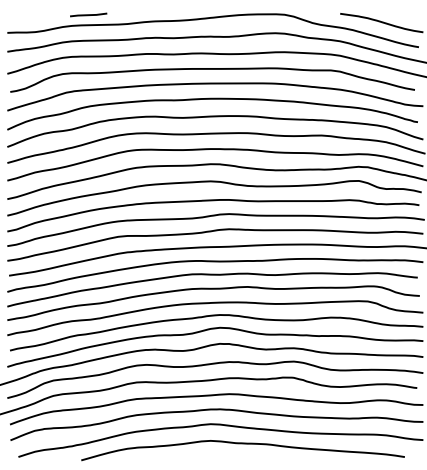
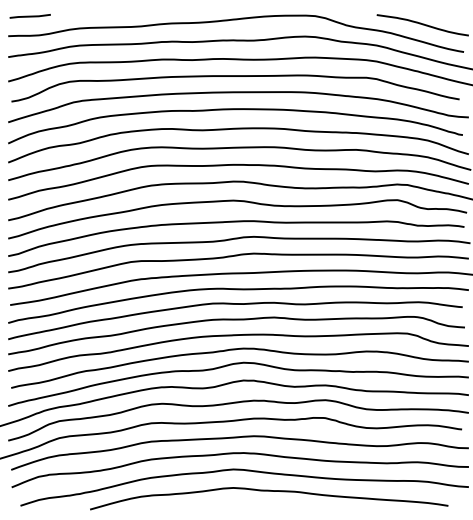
line: (87, 15) -> (29, 16), moved

